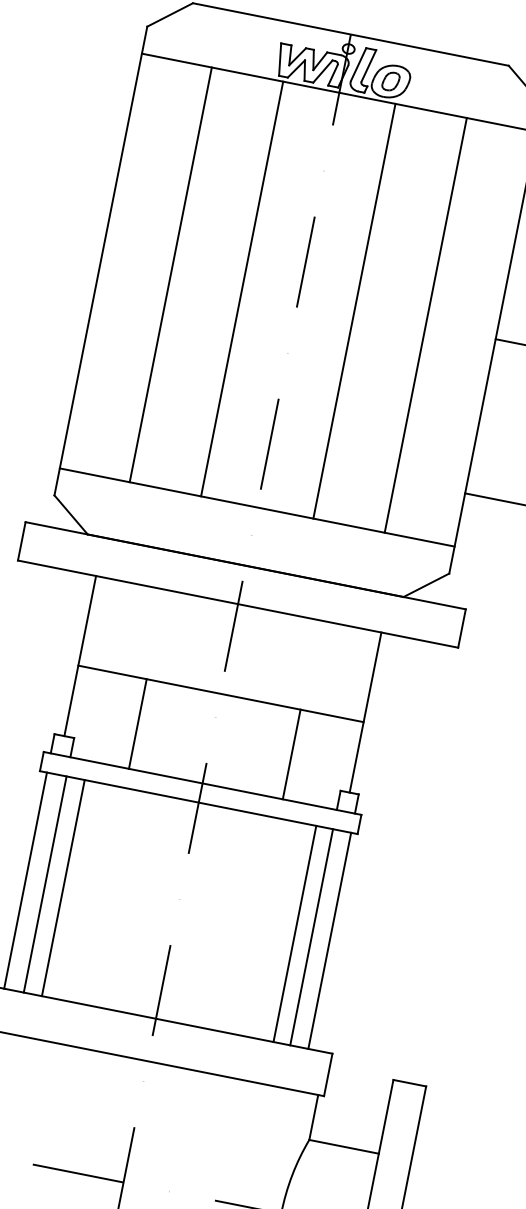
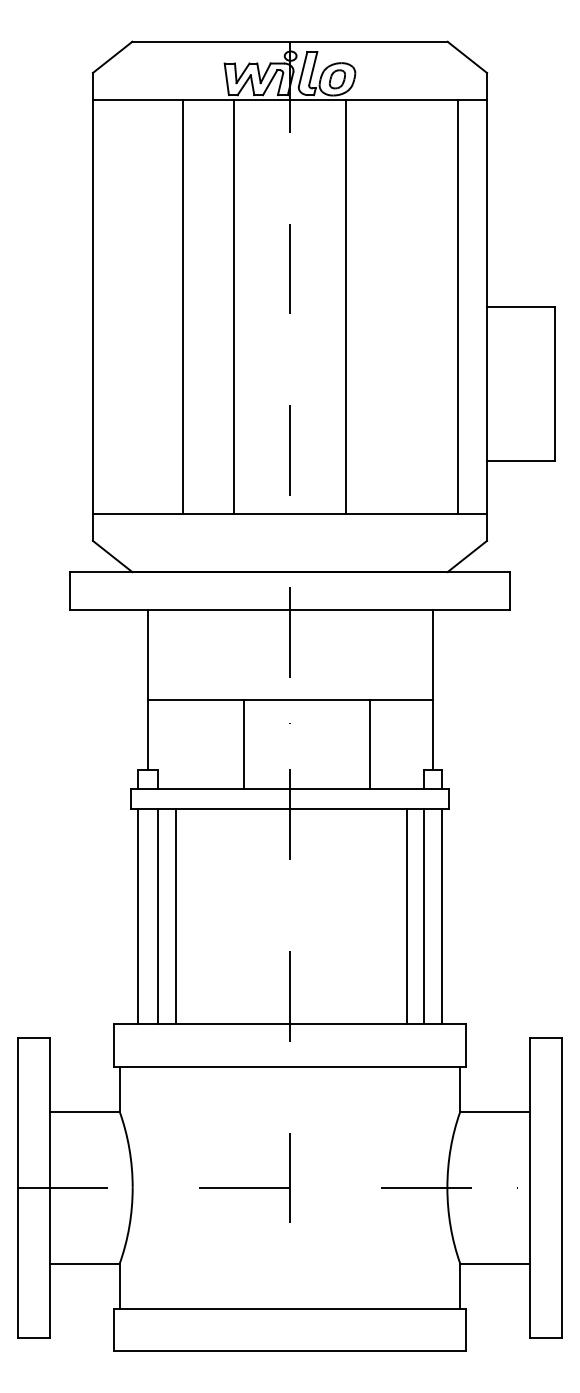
line: (170, 274) -> (182, 306), moved
line: (426, 324) -> (458, 306), moved
line: (137, 723) -> (243, 744), moved

